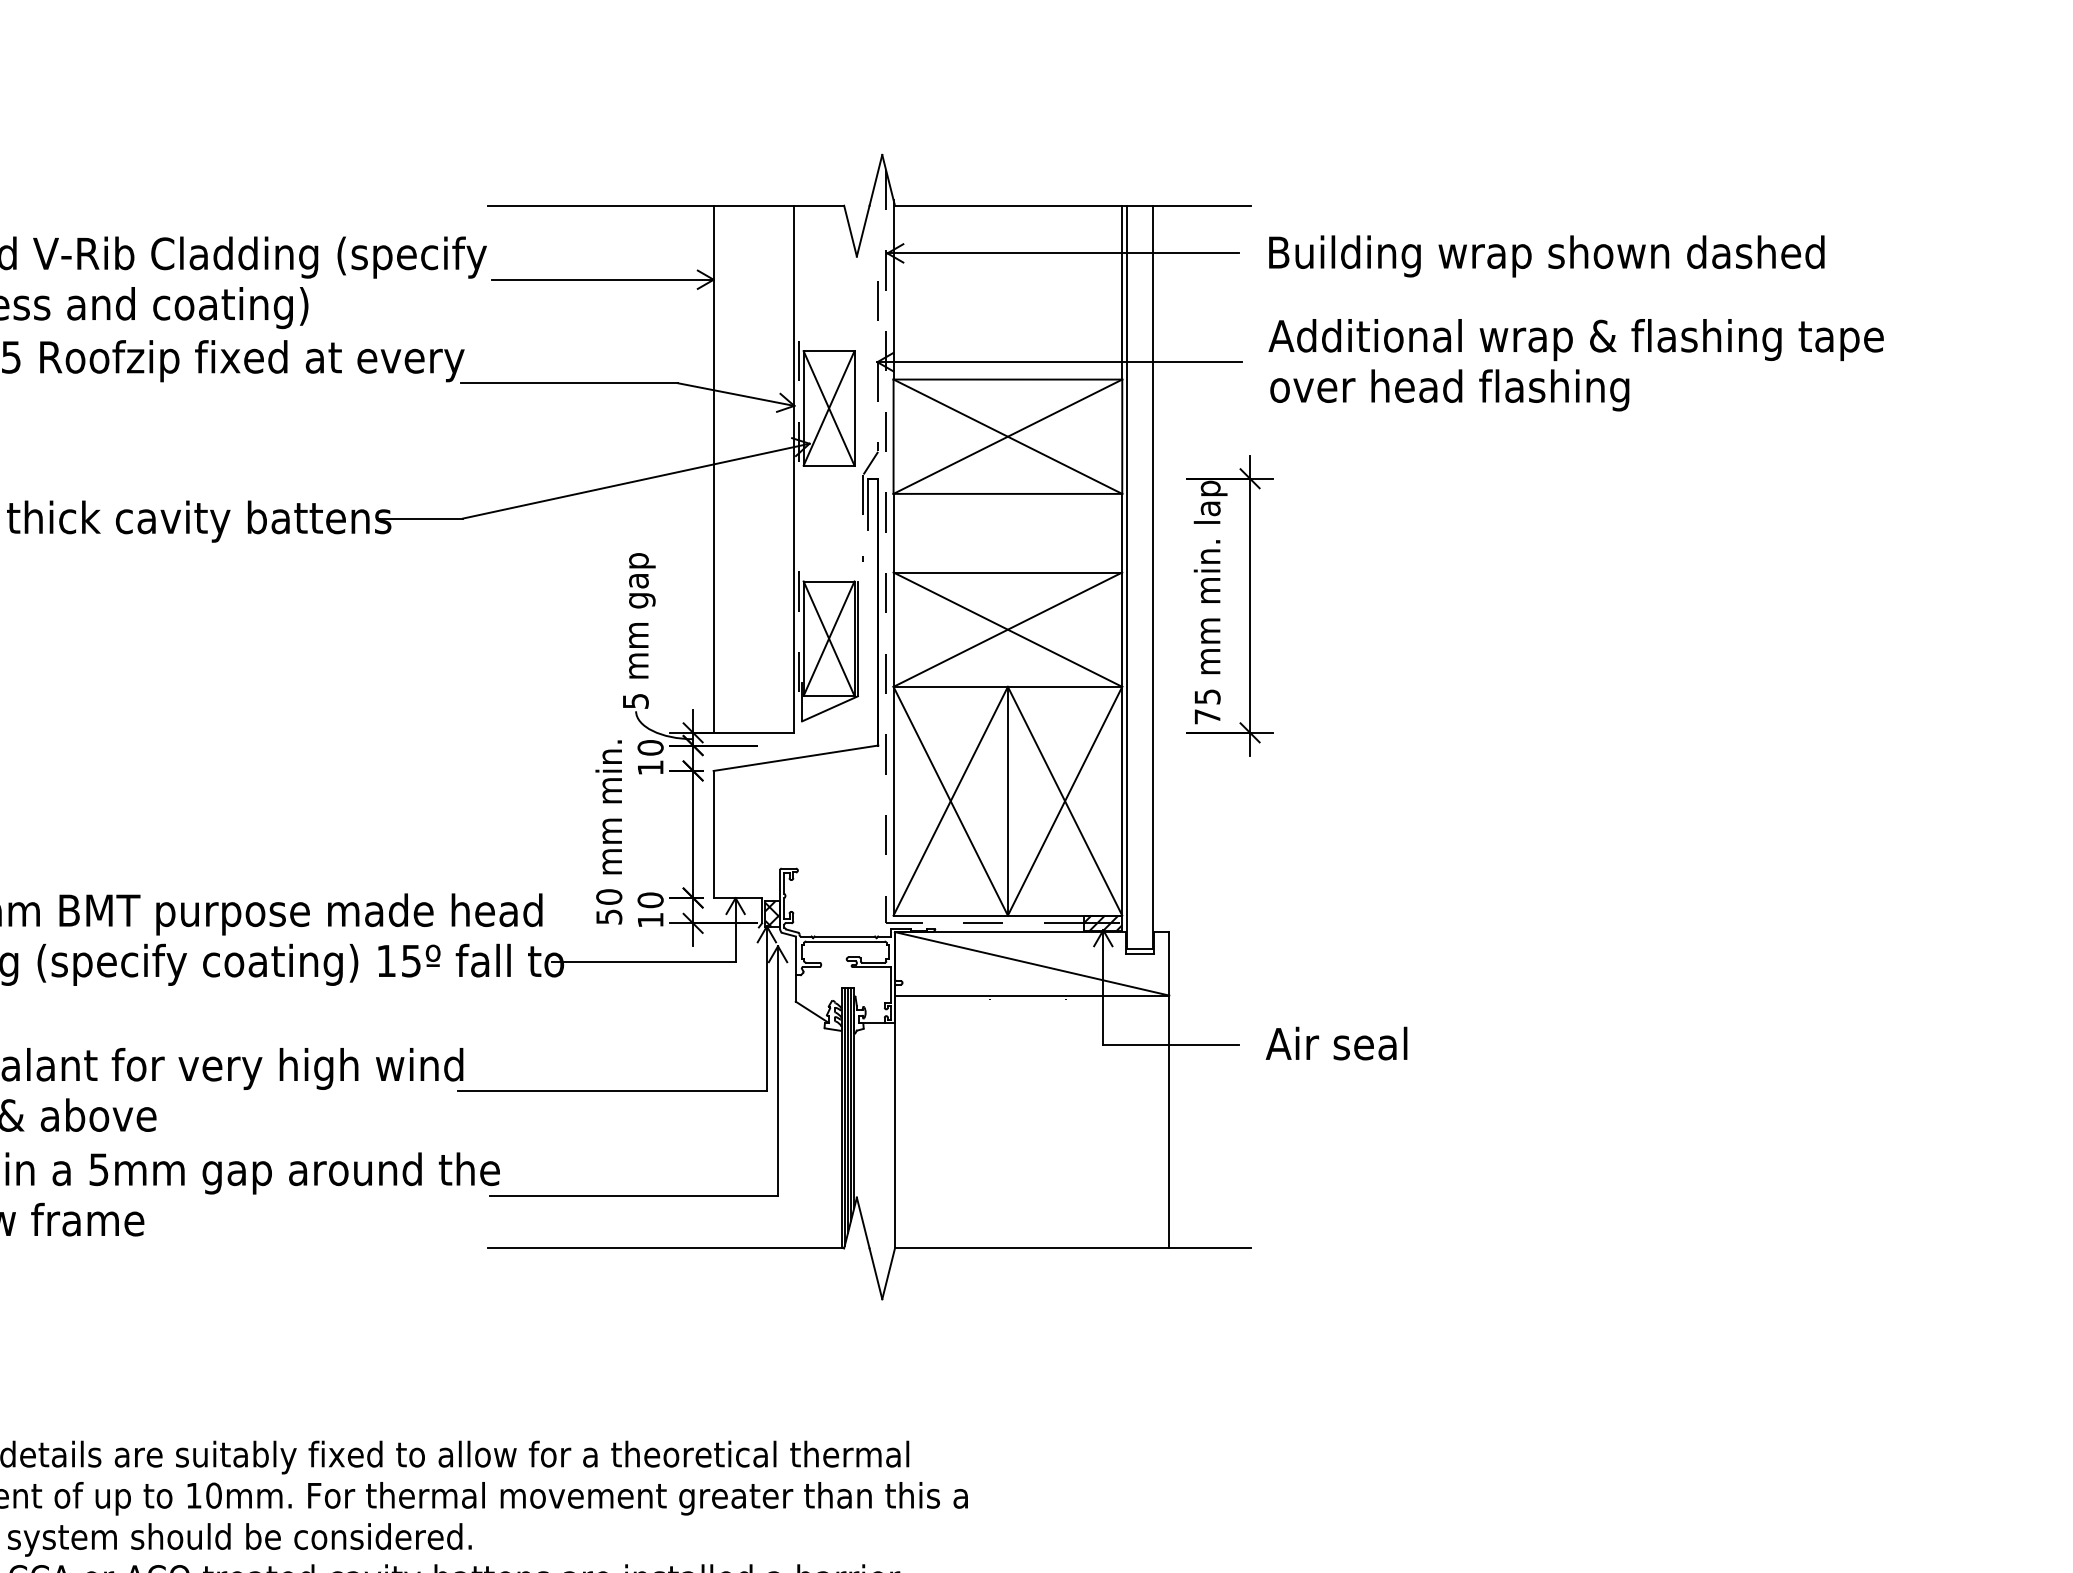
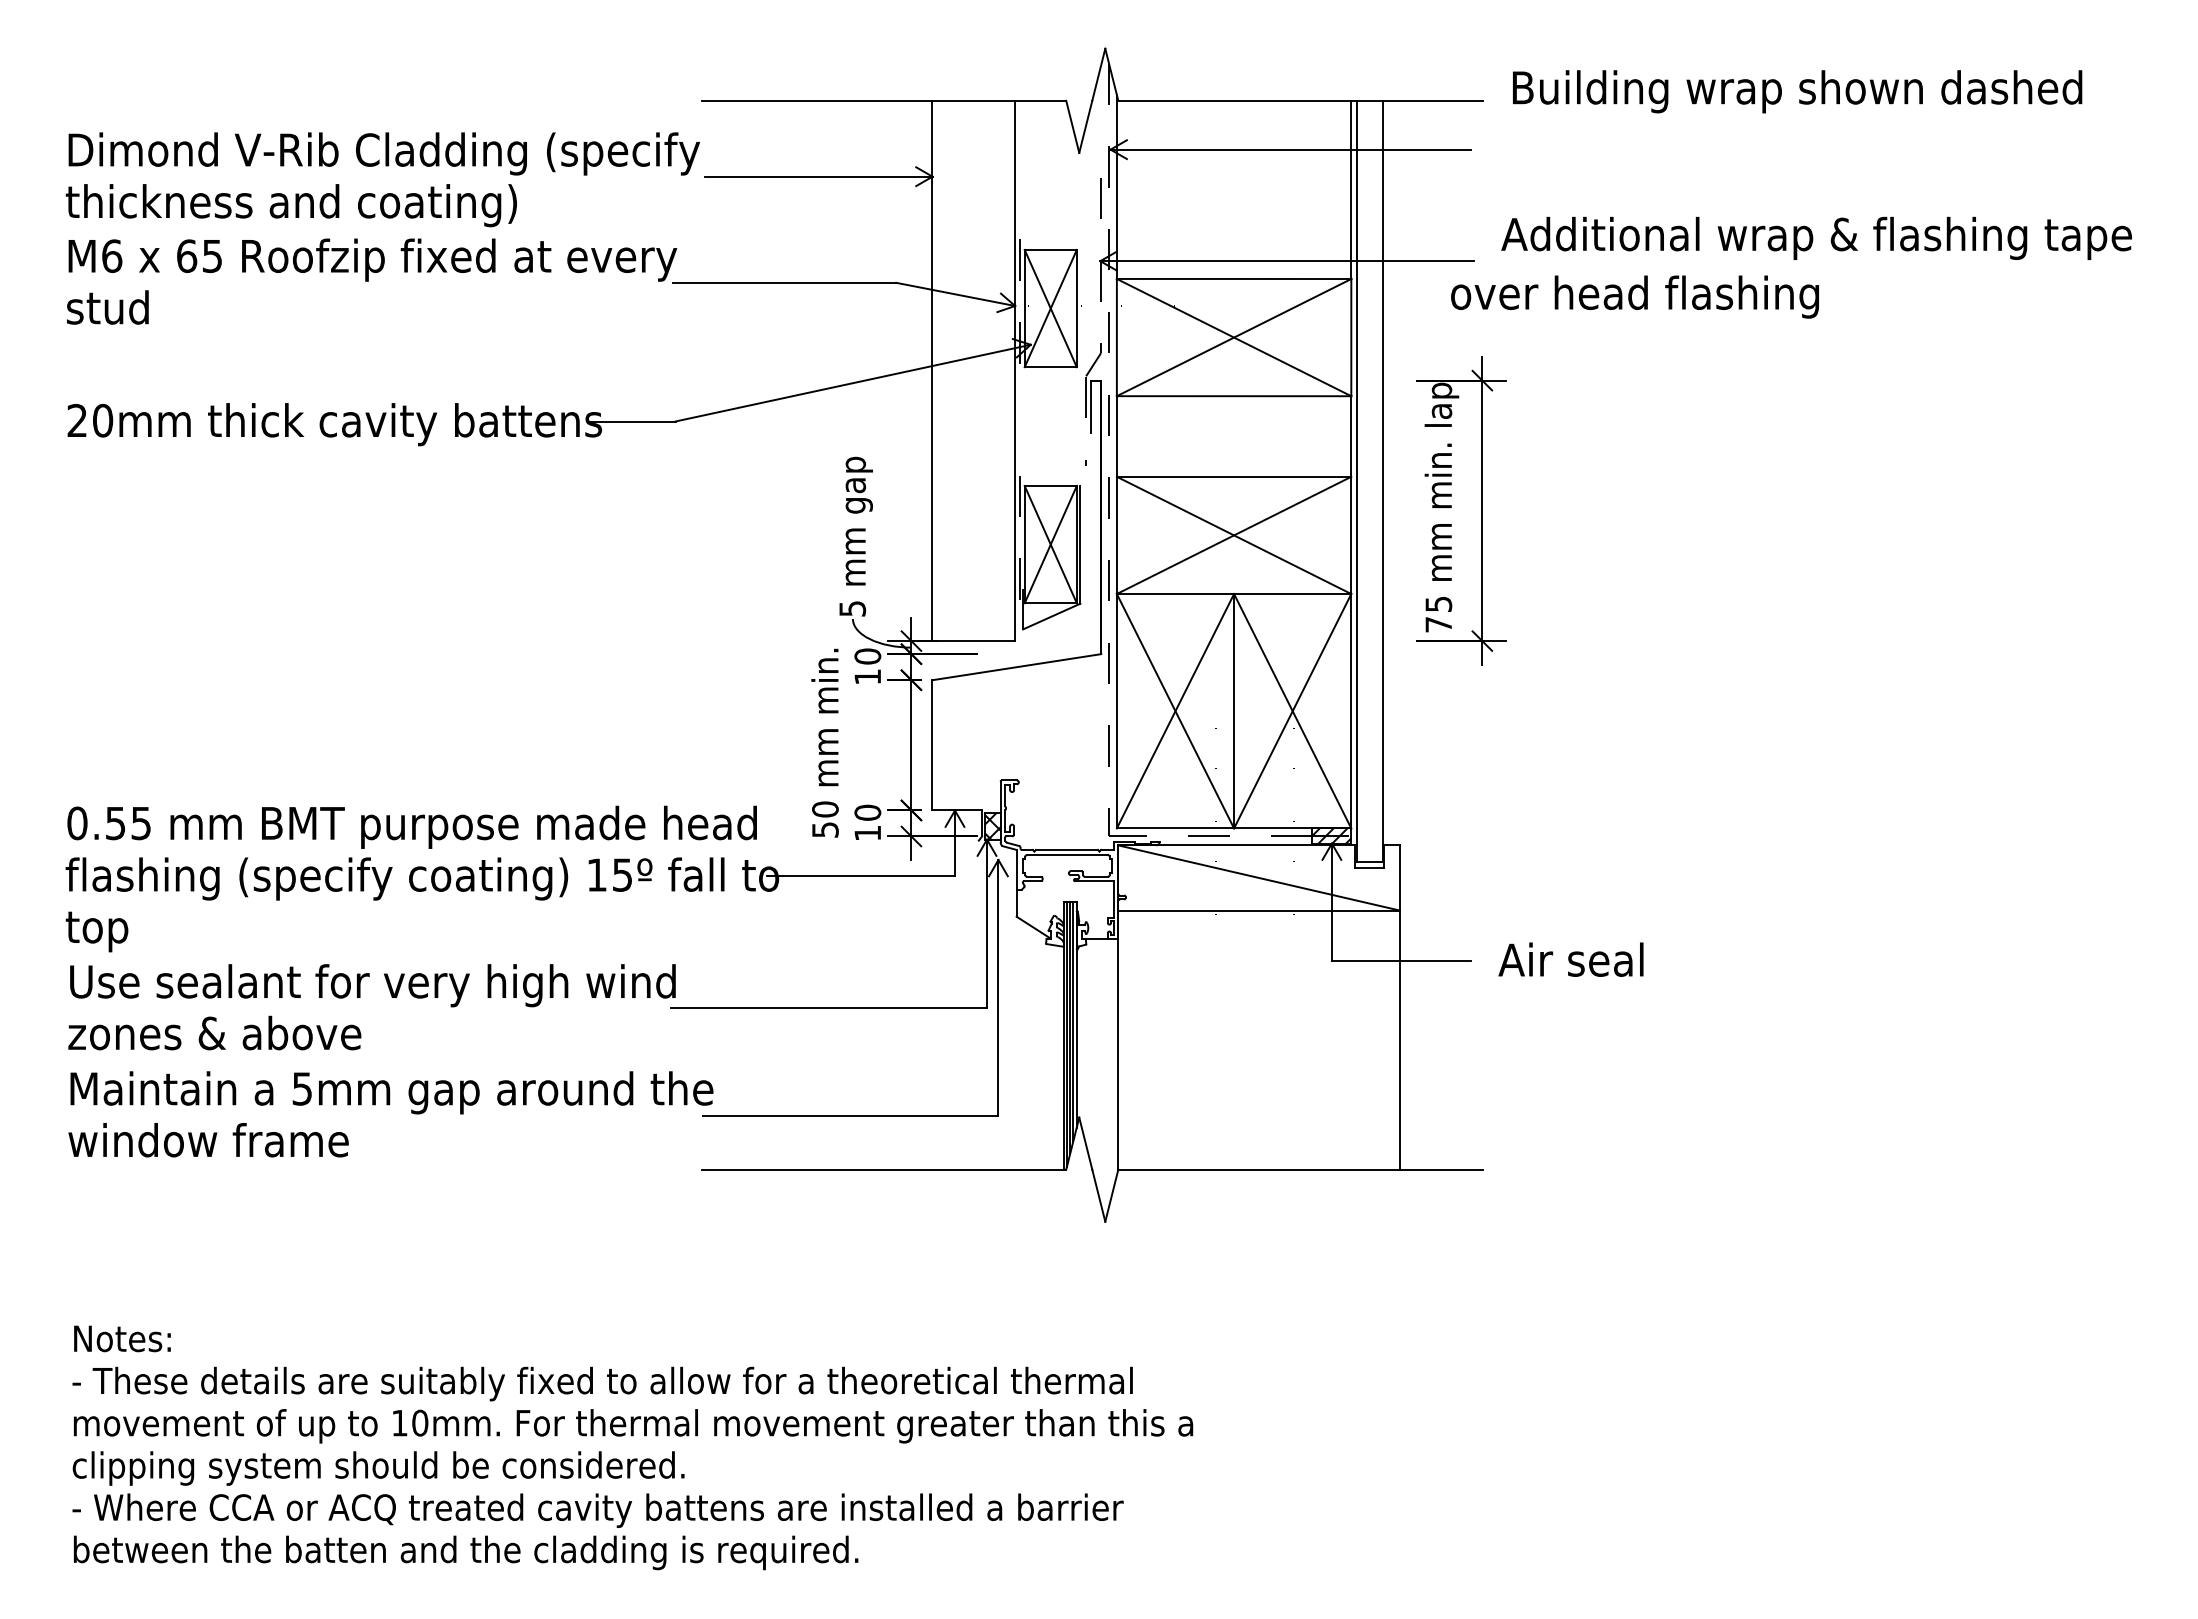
text: (1546, 256) -> (1797, 91), moved
text: (1449, 389) -> (1634, 296), moved

